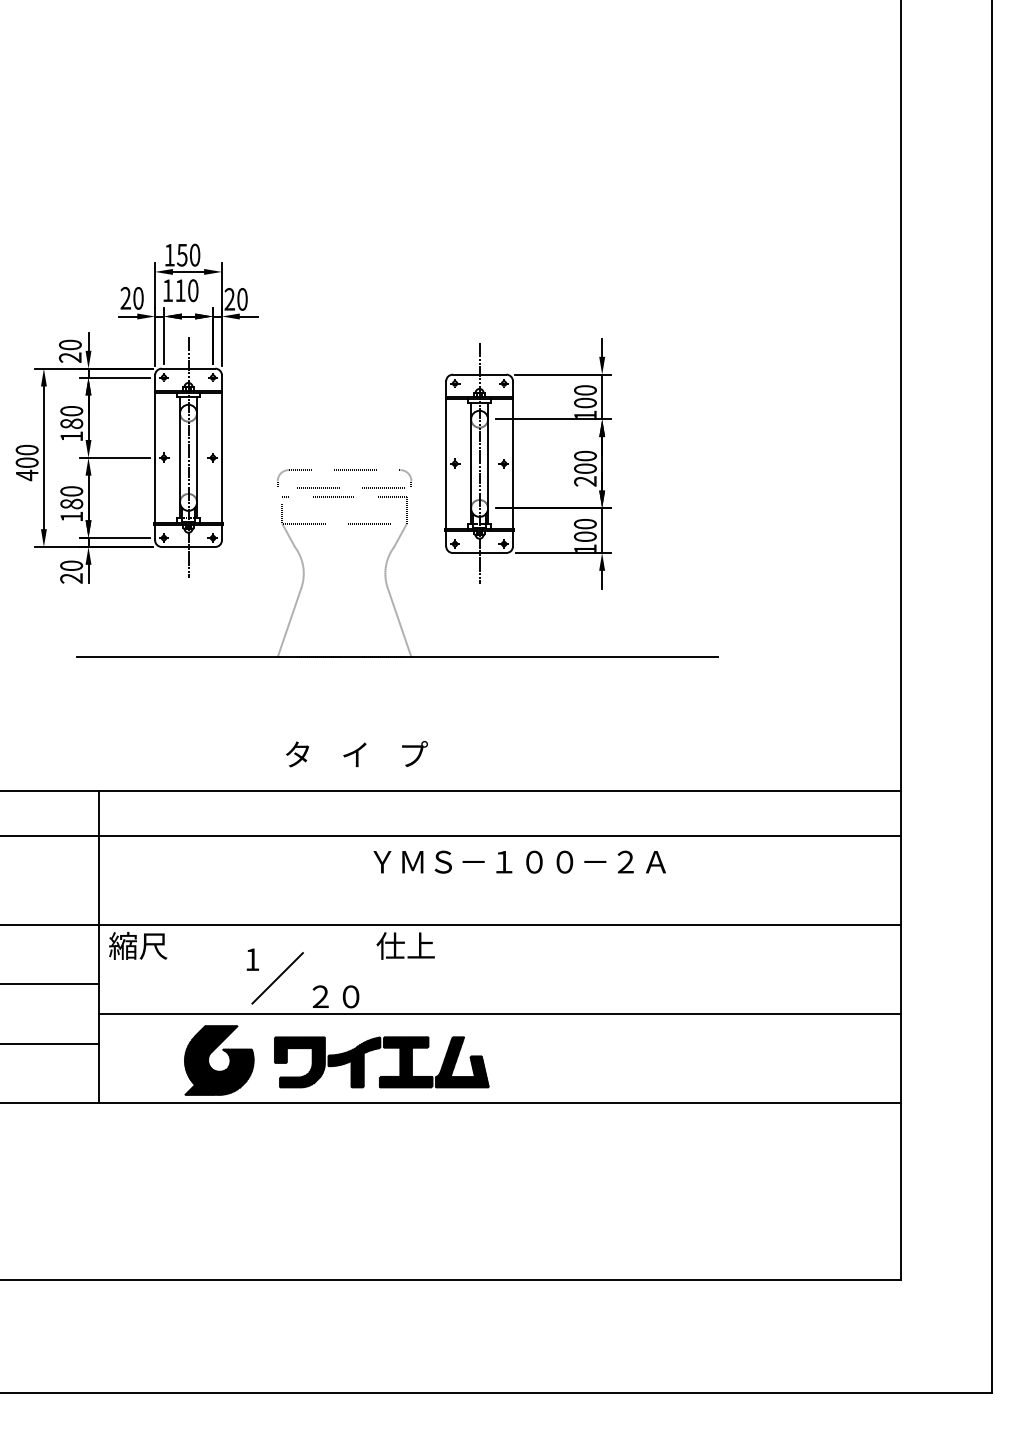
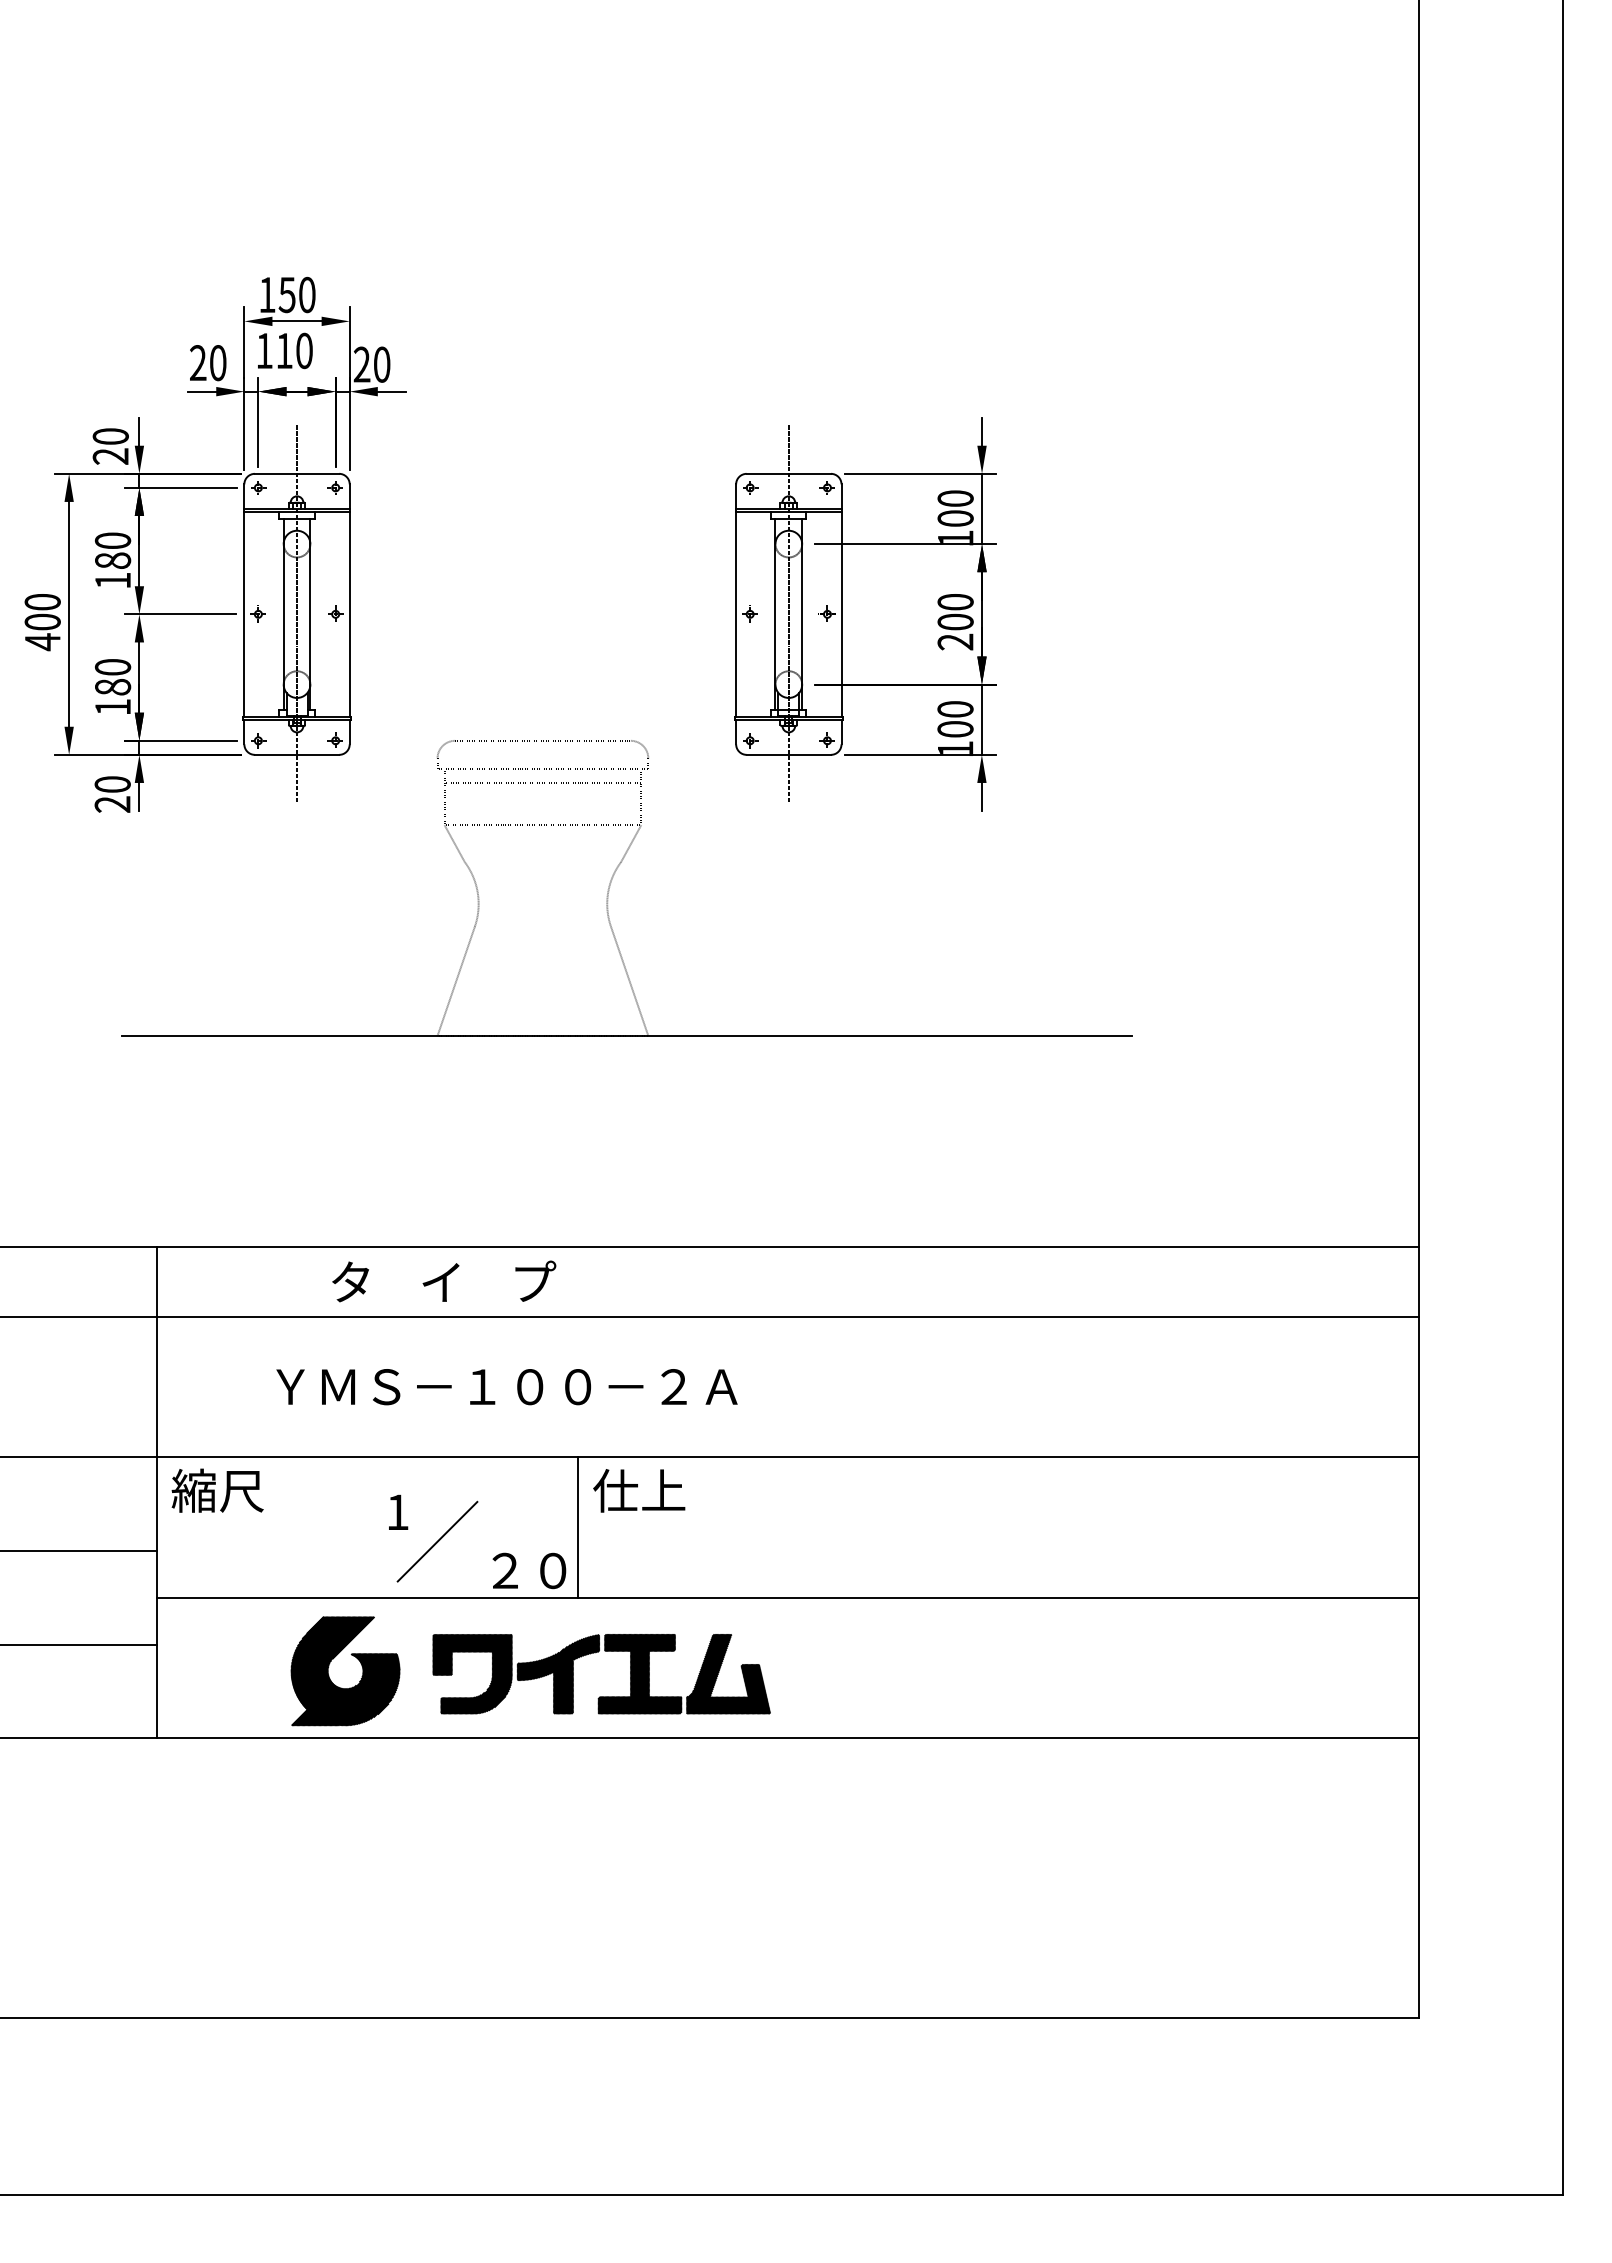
part: (154, 413) -> (243, 544), moved
part: (527, 463) -> (864, 613), moved
text: (356, 754) -> (443, 1281), moved
text: (519, 861) -> (506, 1386), moved
line: (366, 968) -> (577, 1526), added

